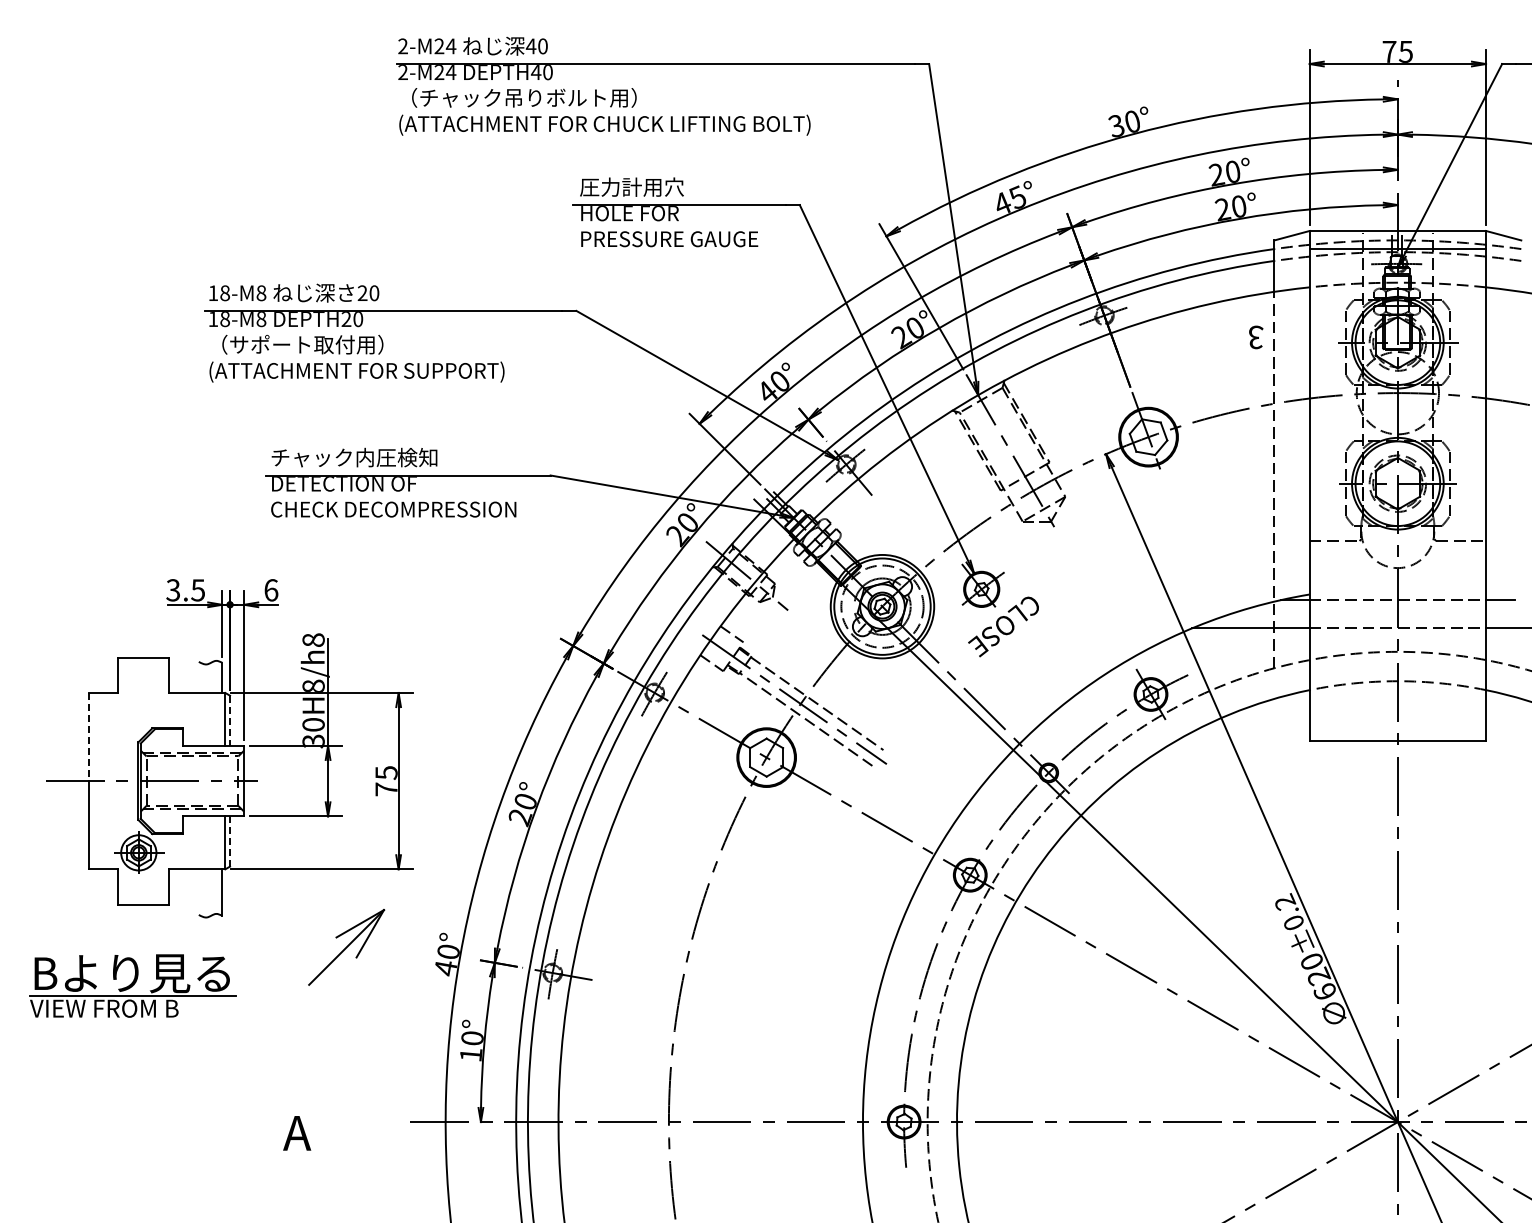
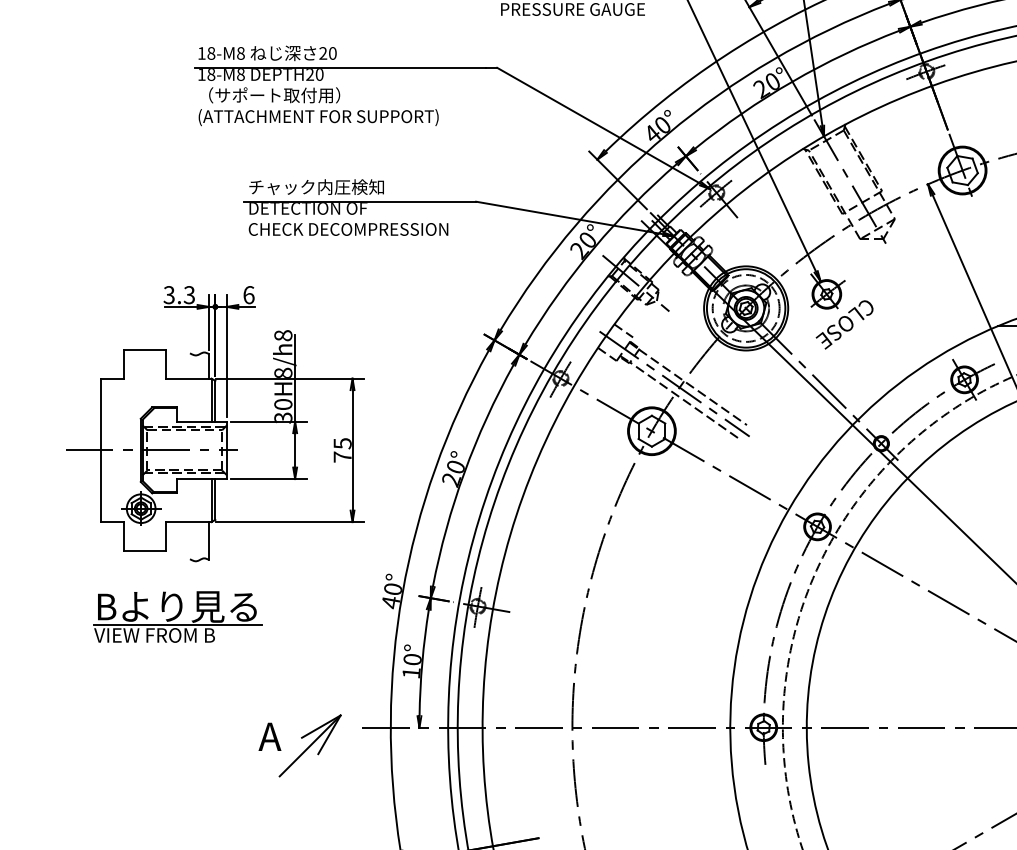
text: (198, 590) -> (189, 295), 3.5 -> 3.3
line: (230, 721) -> (215, 401), dashed -> solid
line: (89, 737) -> (101, 414), dashed -> solid
line: (230, 841) -> (215, 499), dashed -> solid
part: (346, 947) -> (310, 745), moved
part: (132, 985) -> (177, 616), moved

